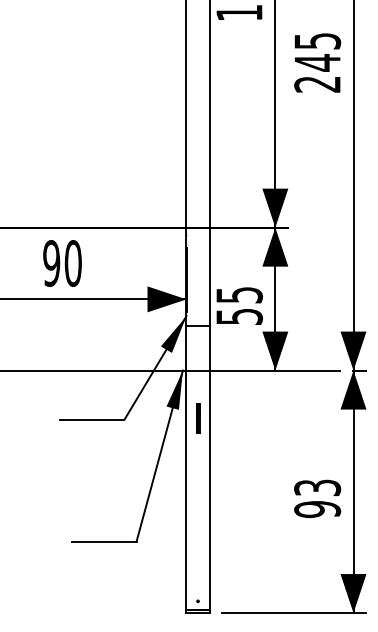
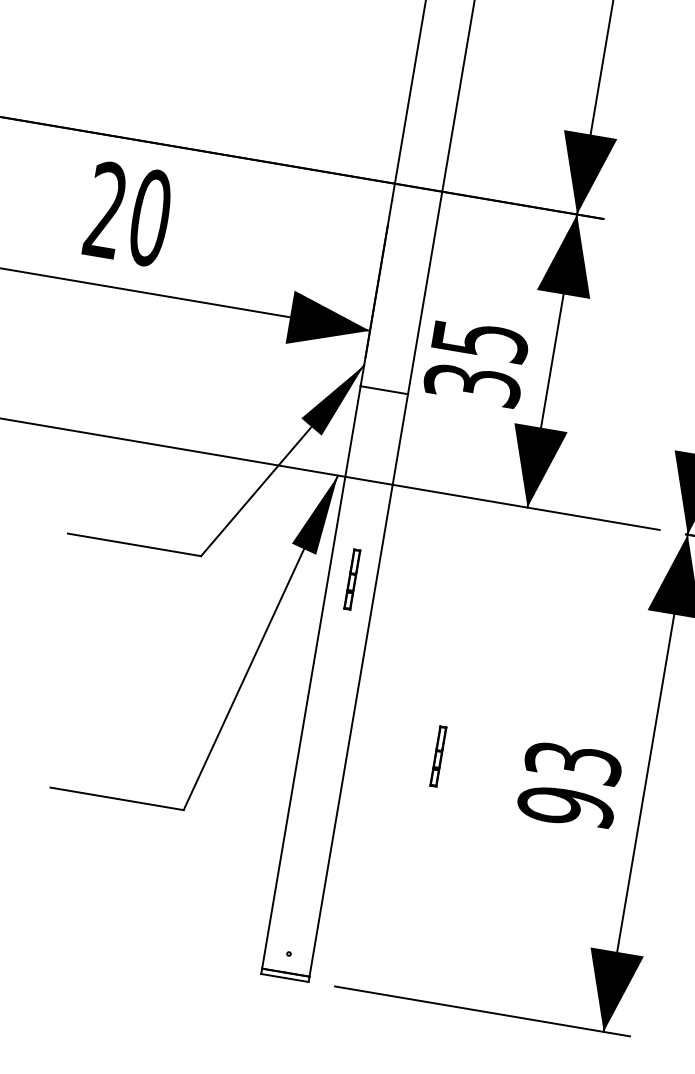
text: (51, 263) -> (105, 210), 90 -> 20
text: (239, 316) -> (472, 384), 55 -> 35
line: (253, 495) -> (439, 756), added

